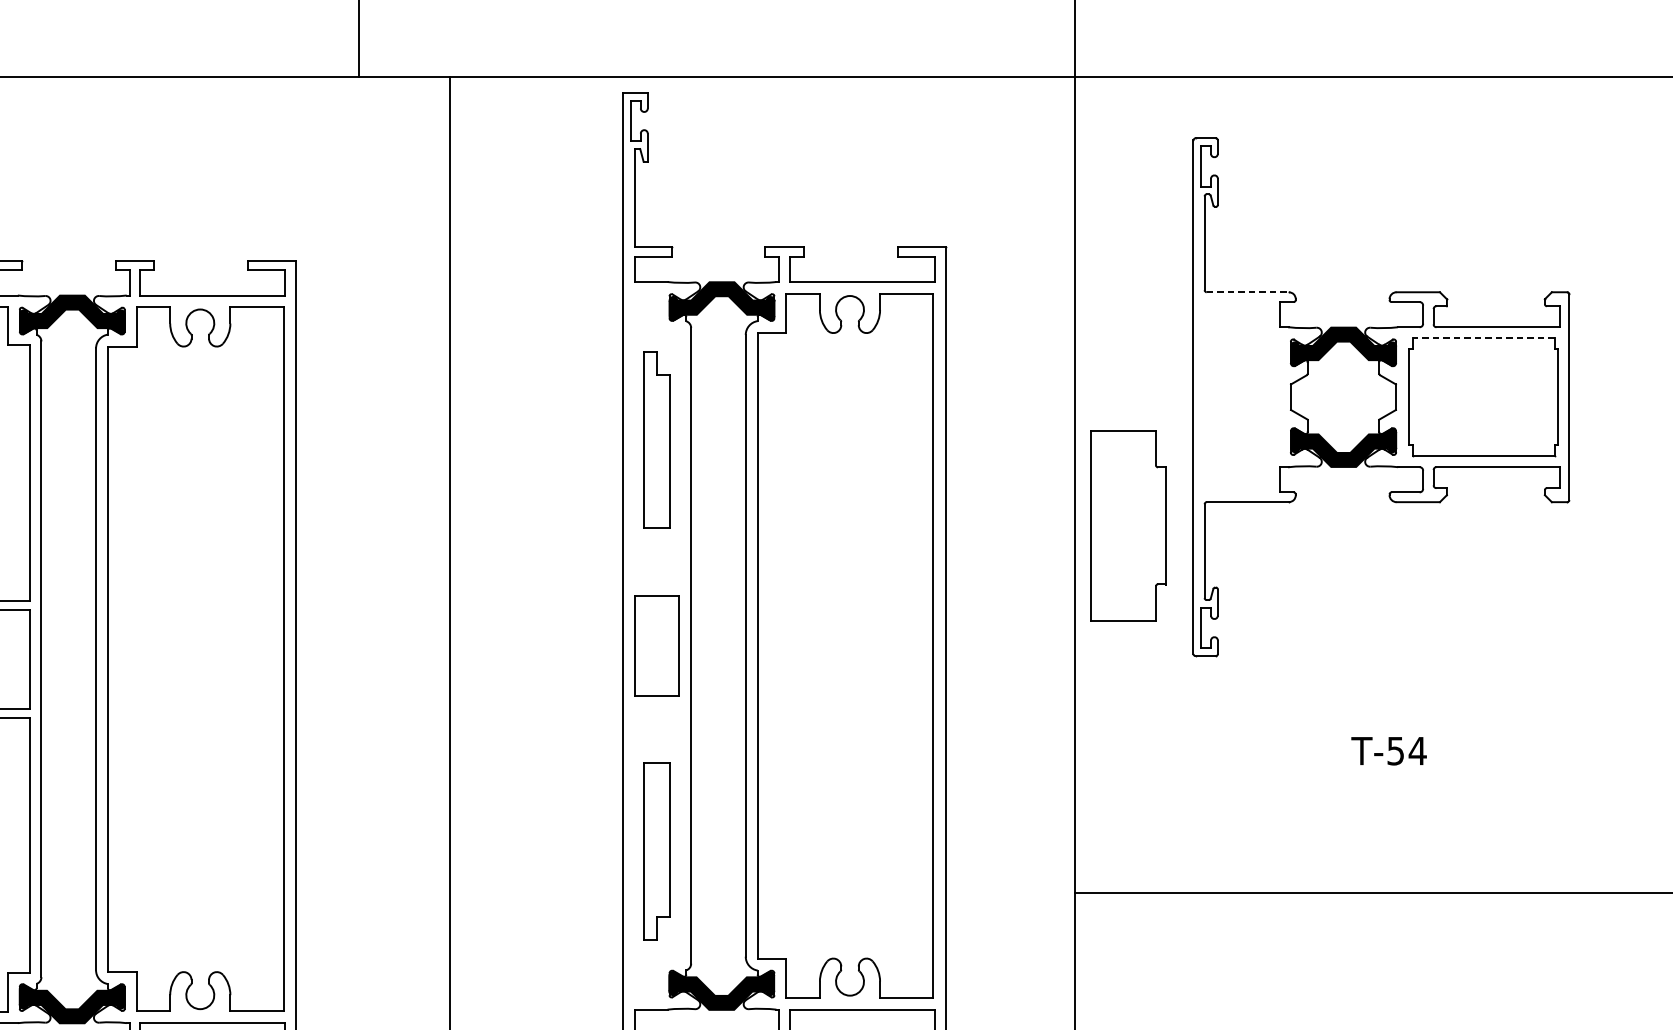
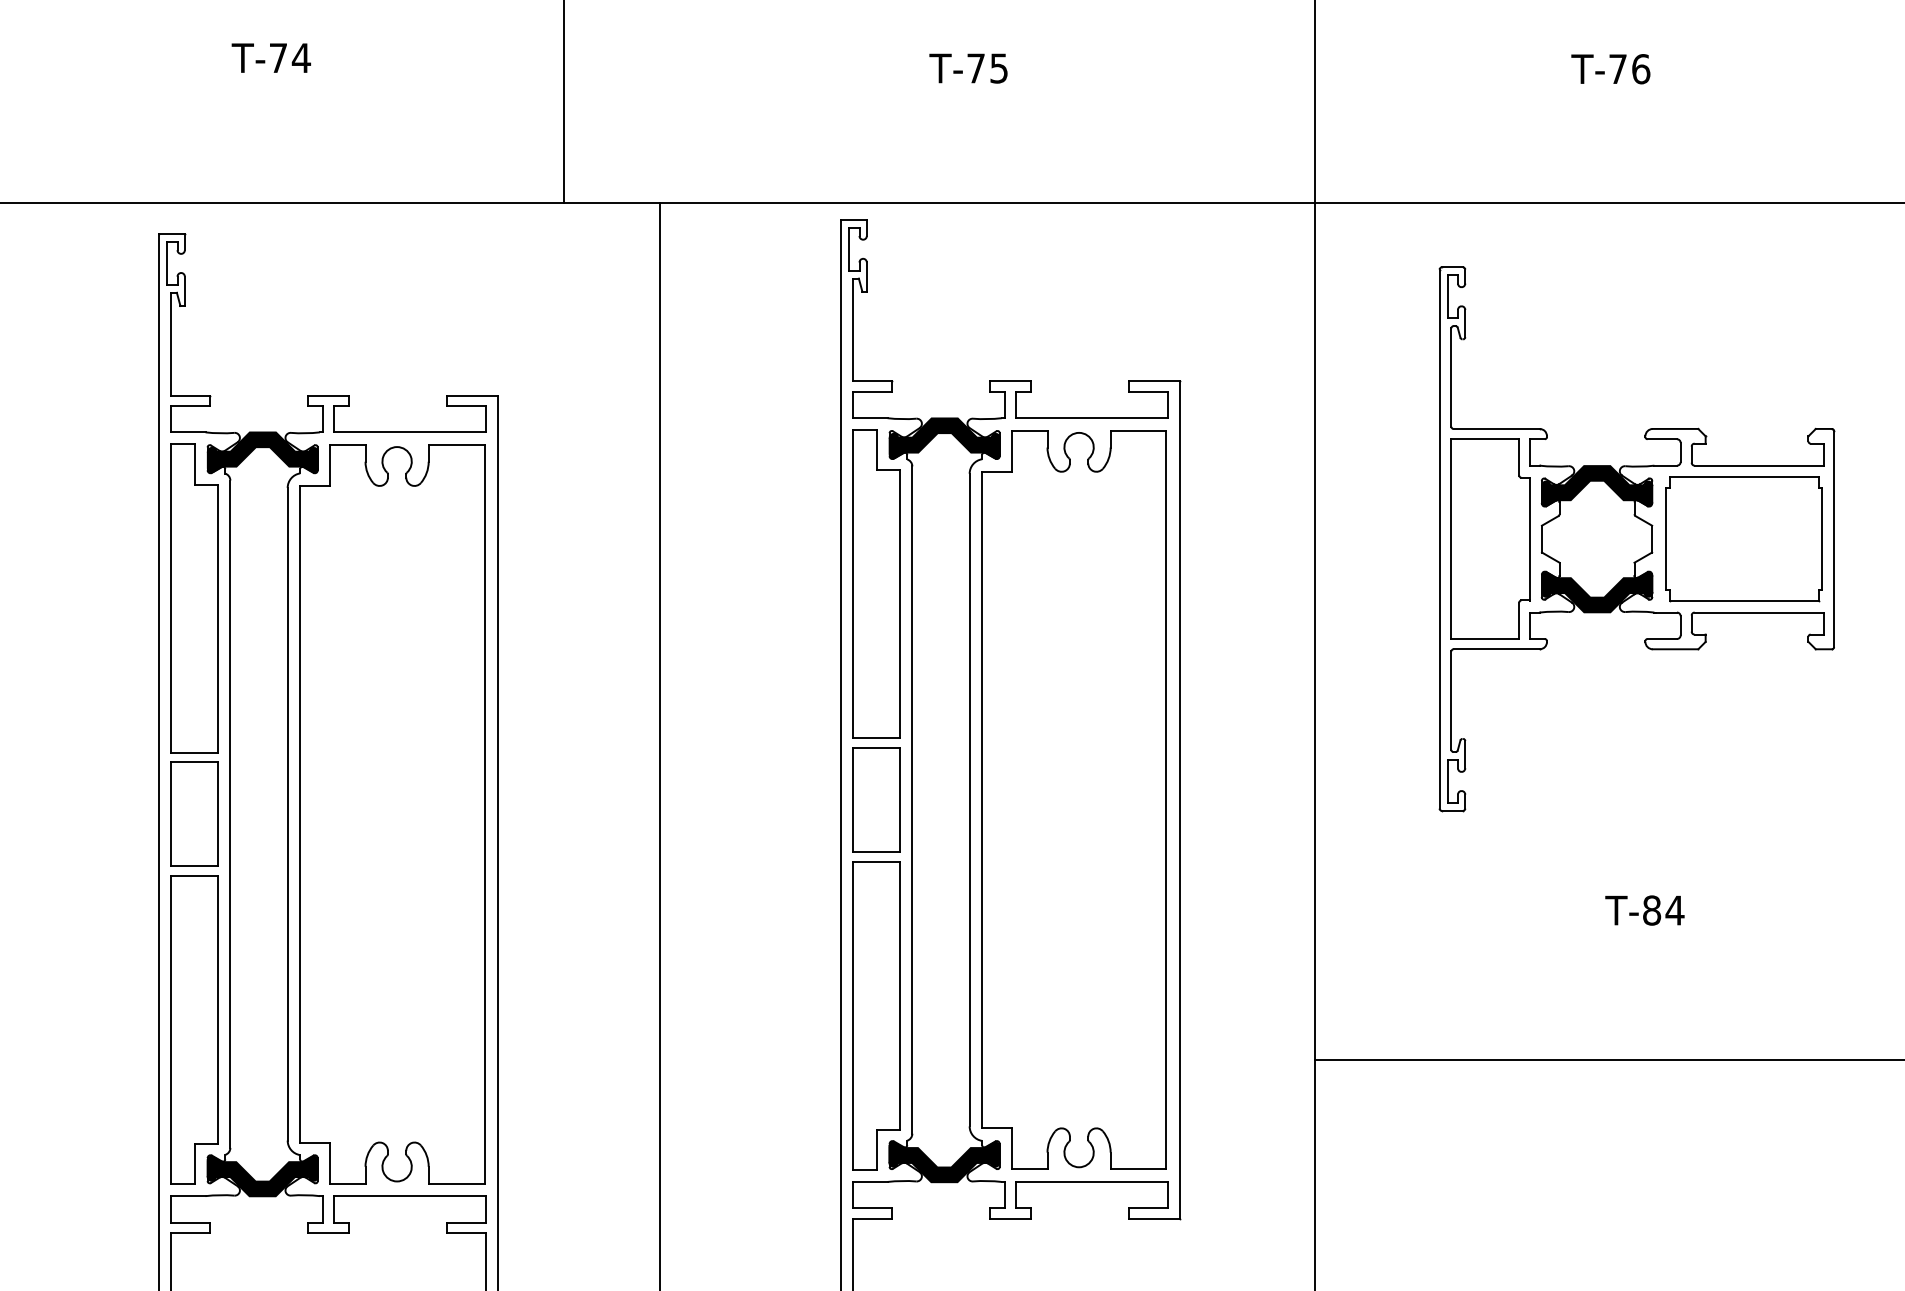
line: (1248, 291) -> (1497, 428), dashed -> solid
line: (1483, 338) -> (1744, 477), dashed -> solid
part: (657, 439) -> (876, 583), size x1.67
part: (1128, 525) -> (1490, 538), moved
text: (1396, 751) -> (1652, 910), T-54 -> T-84
part: (657, 851) -> (876, 1015), size x1.67

